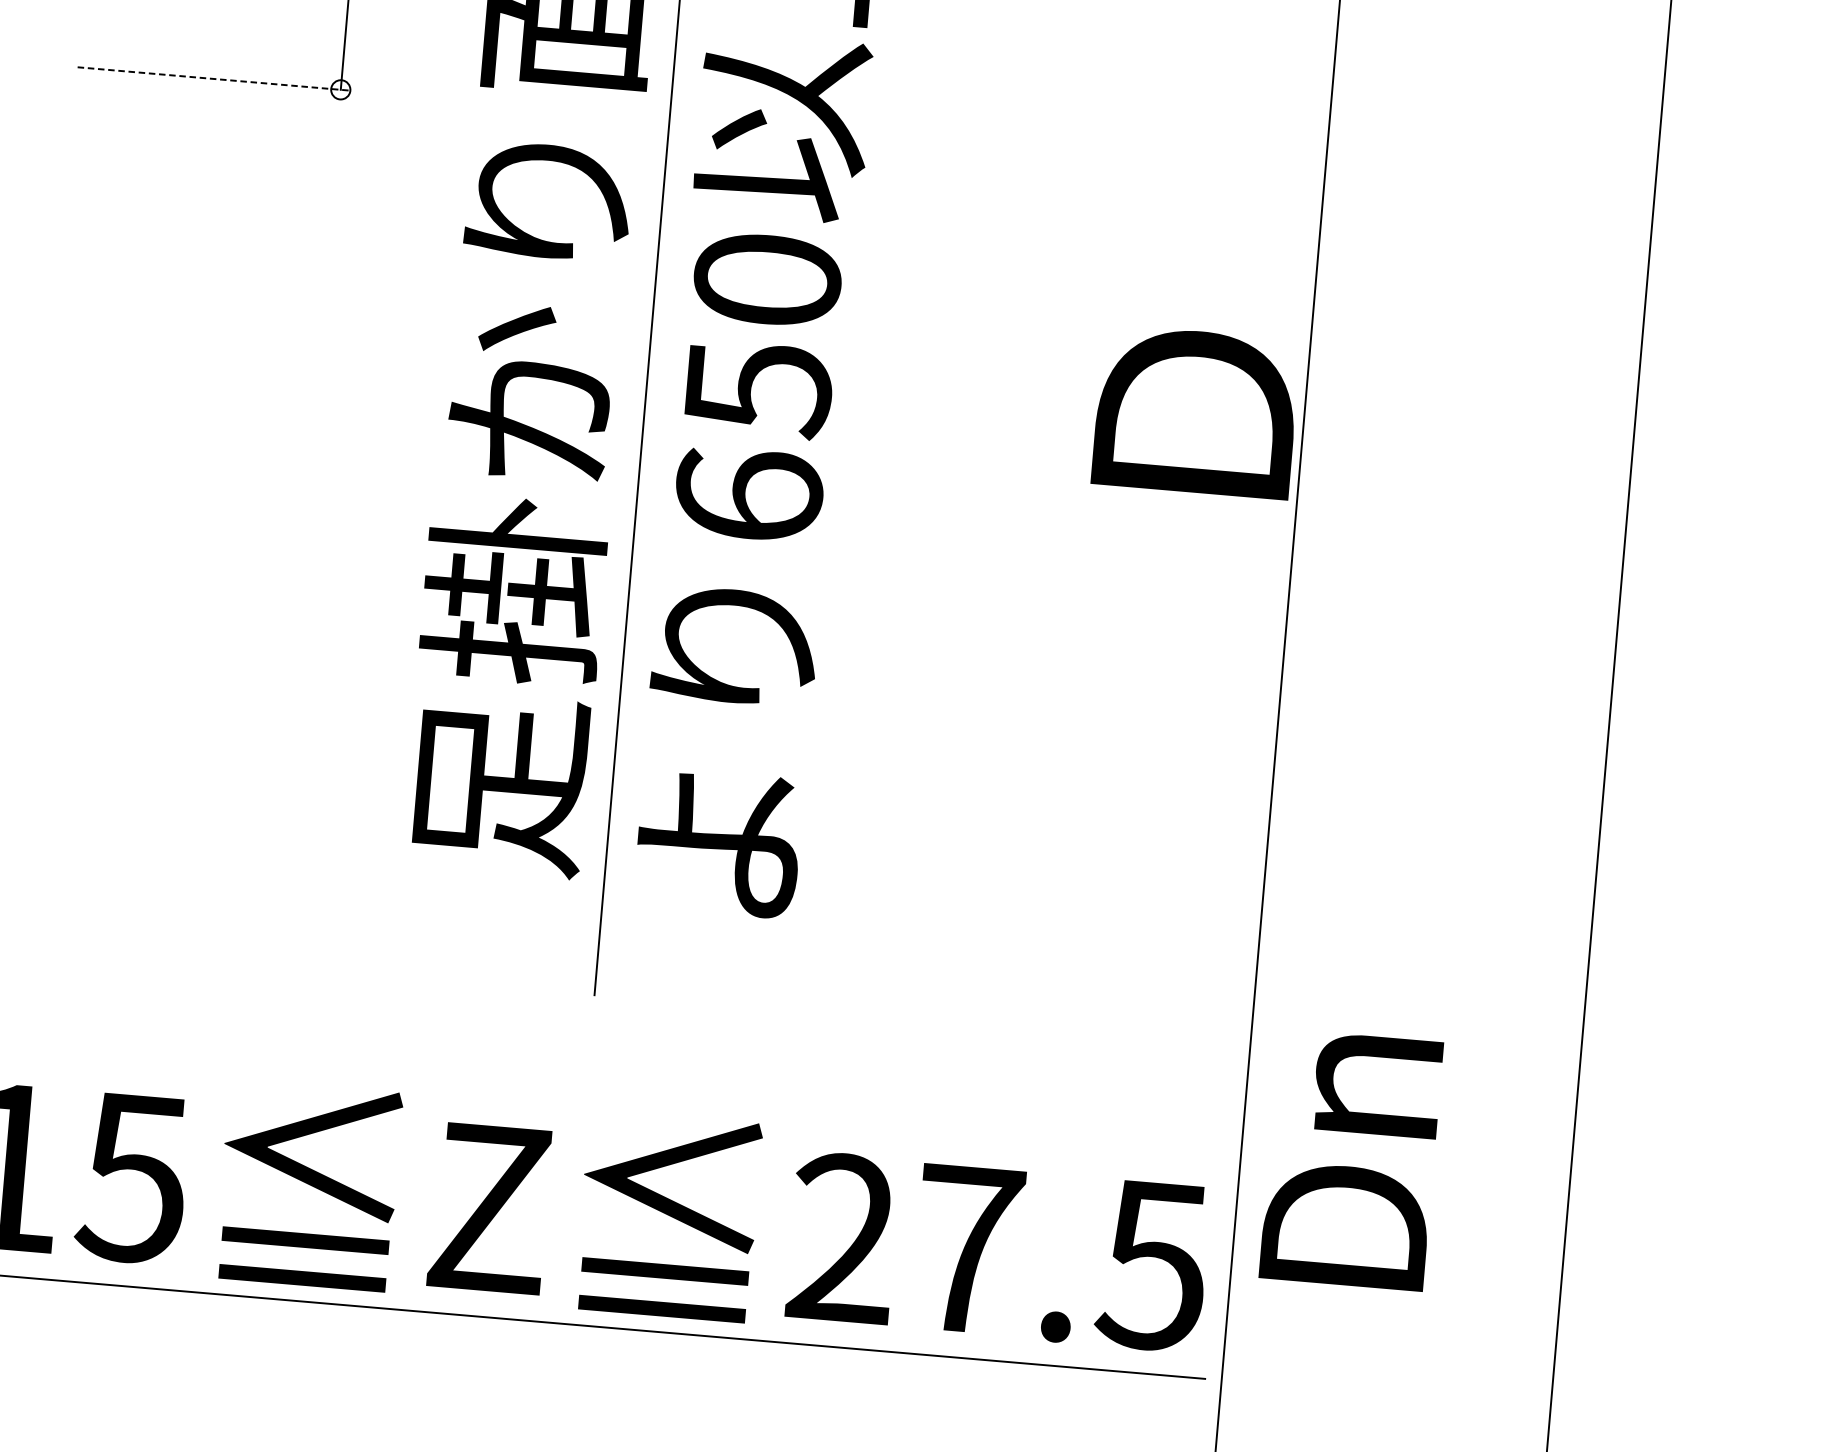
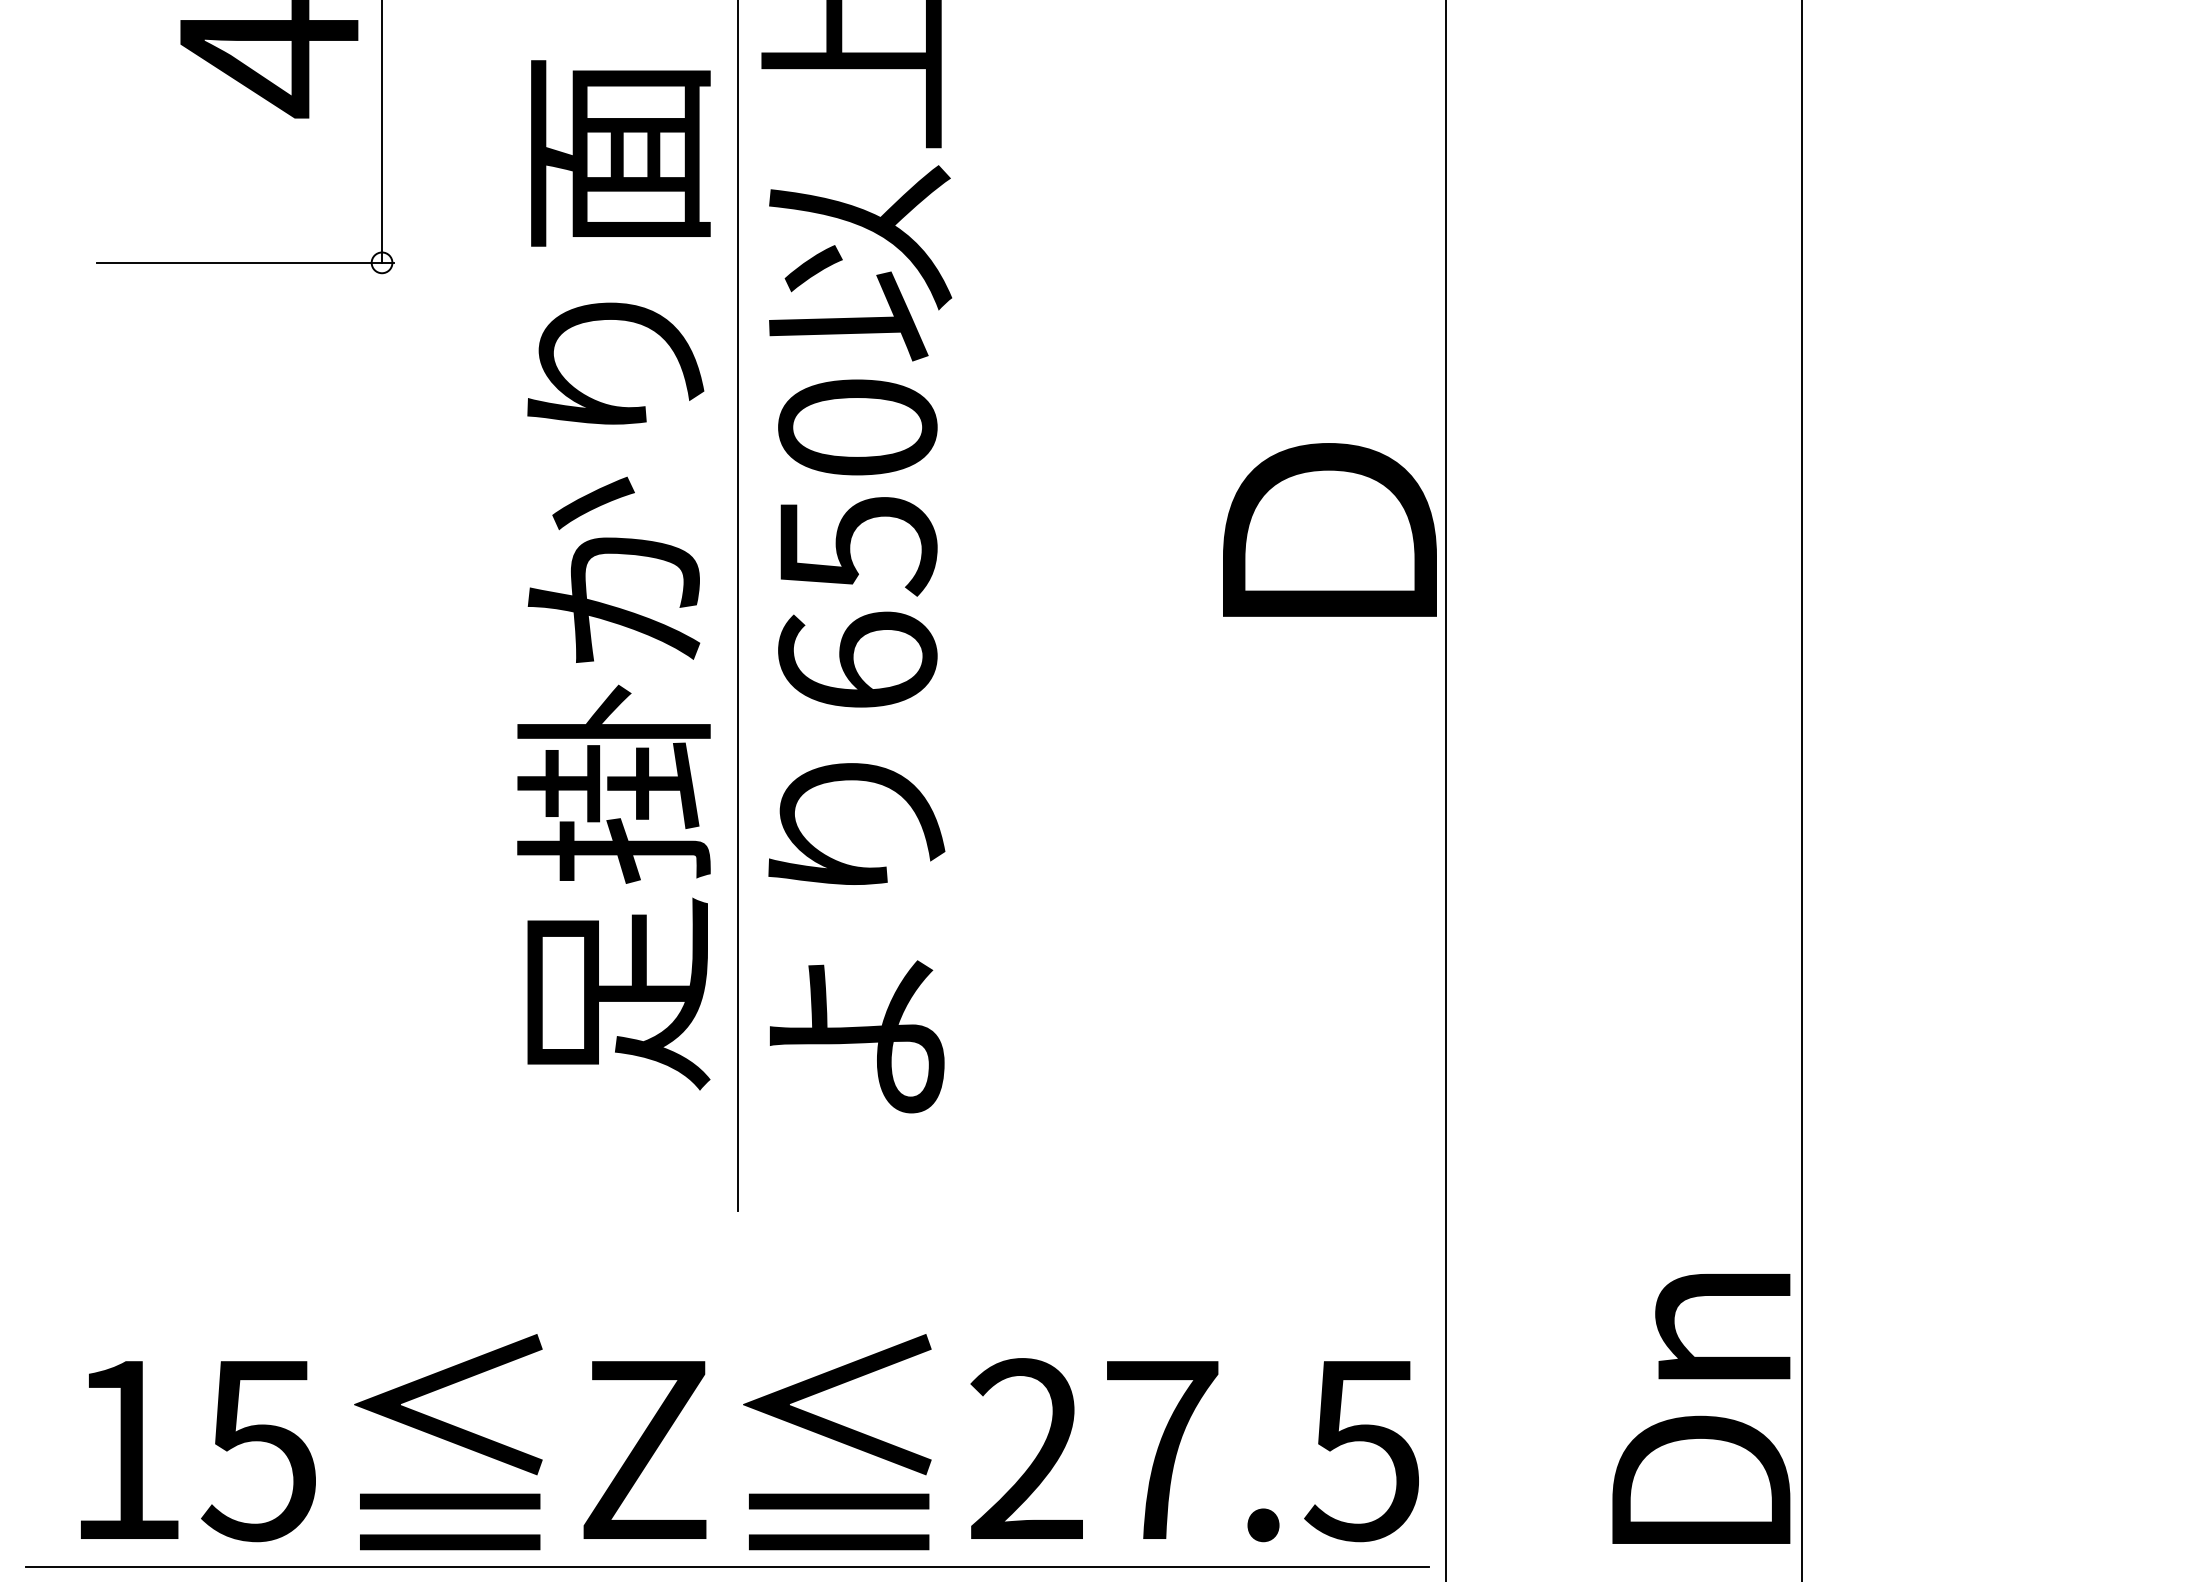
line: (215, 78) -> (246, 262), dashed -> solid
text: (1351, 1159) -> (1701, 1408), moved

